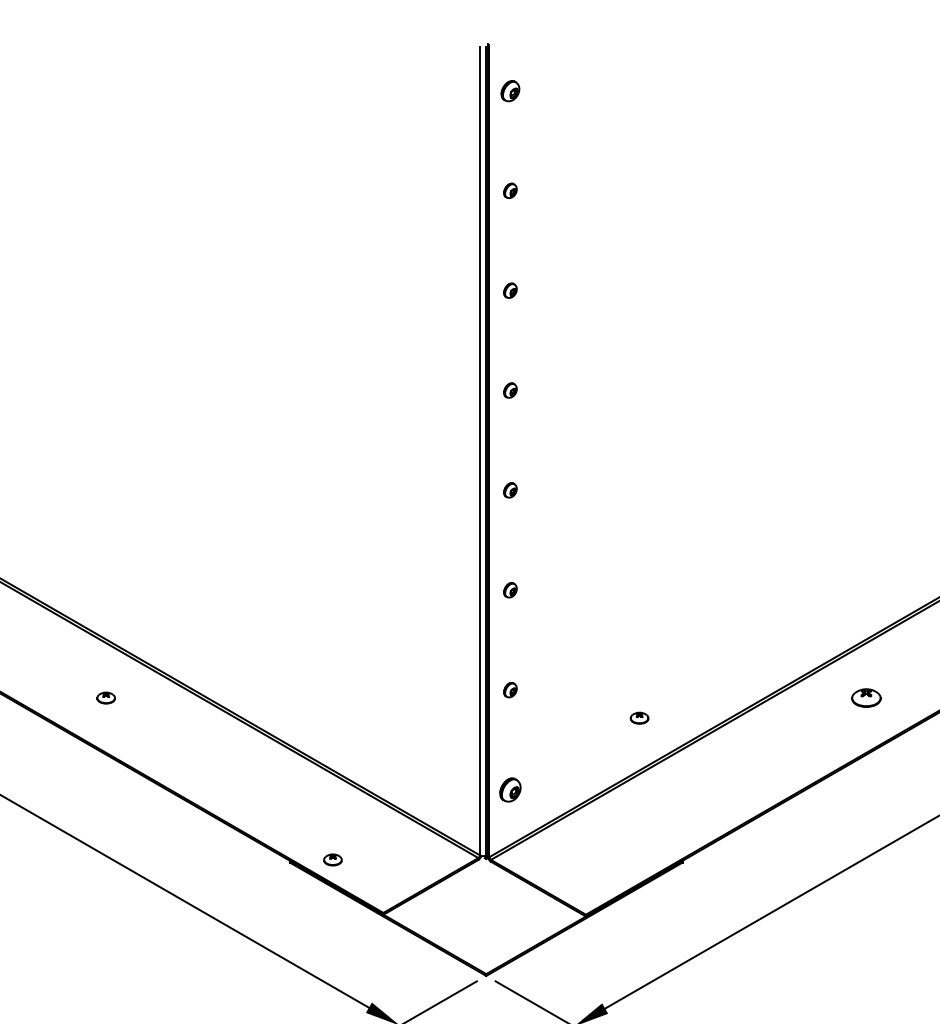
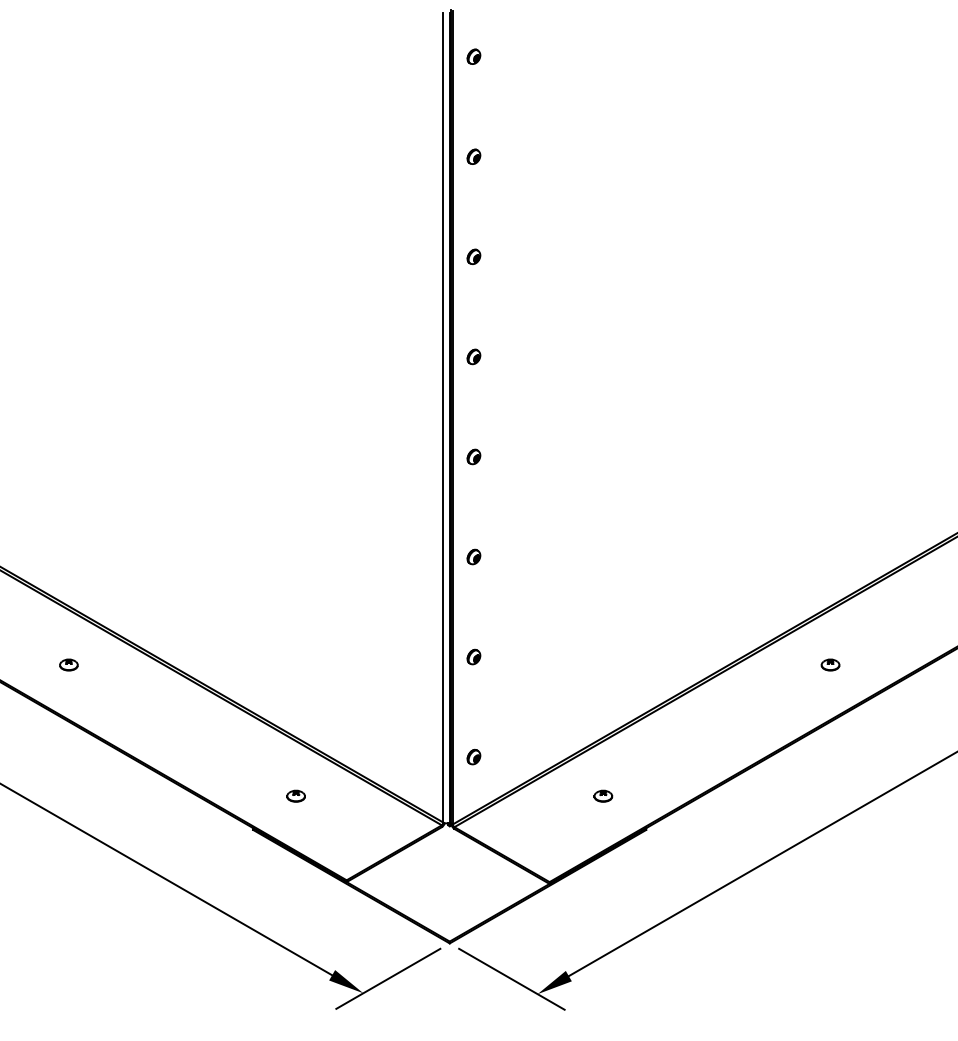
part: (509, 90) -> (473, 56), size x0.71
part: (866, 697) -> (830, 664), size x0.62
part: (639, 717) -> (603, 795), moved
part: (509, 789) -> (473, 756), size x0.62
part: (332, 859) -> (295, 795), moved

